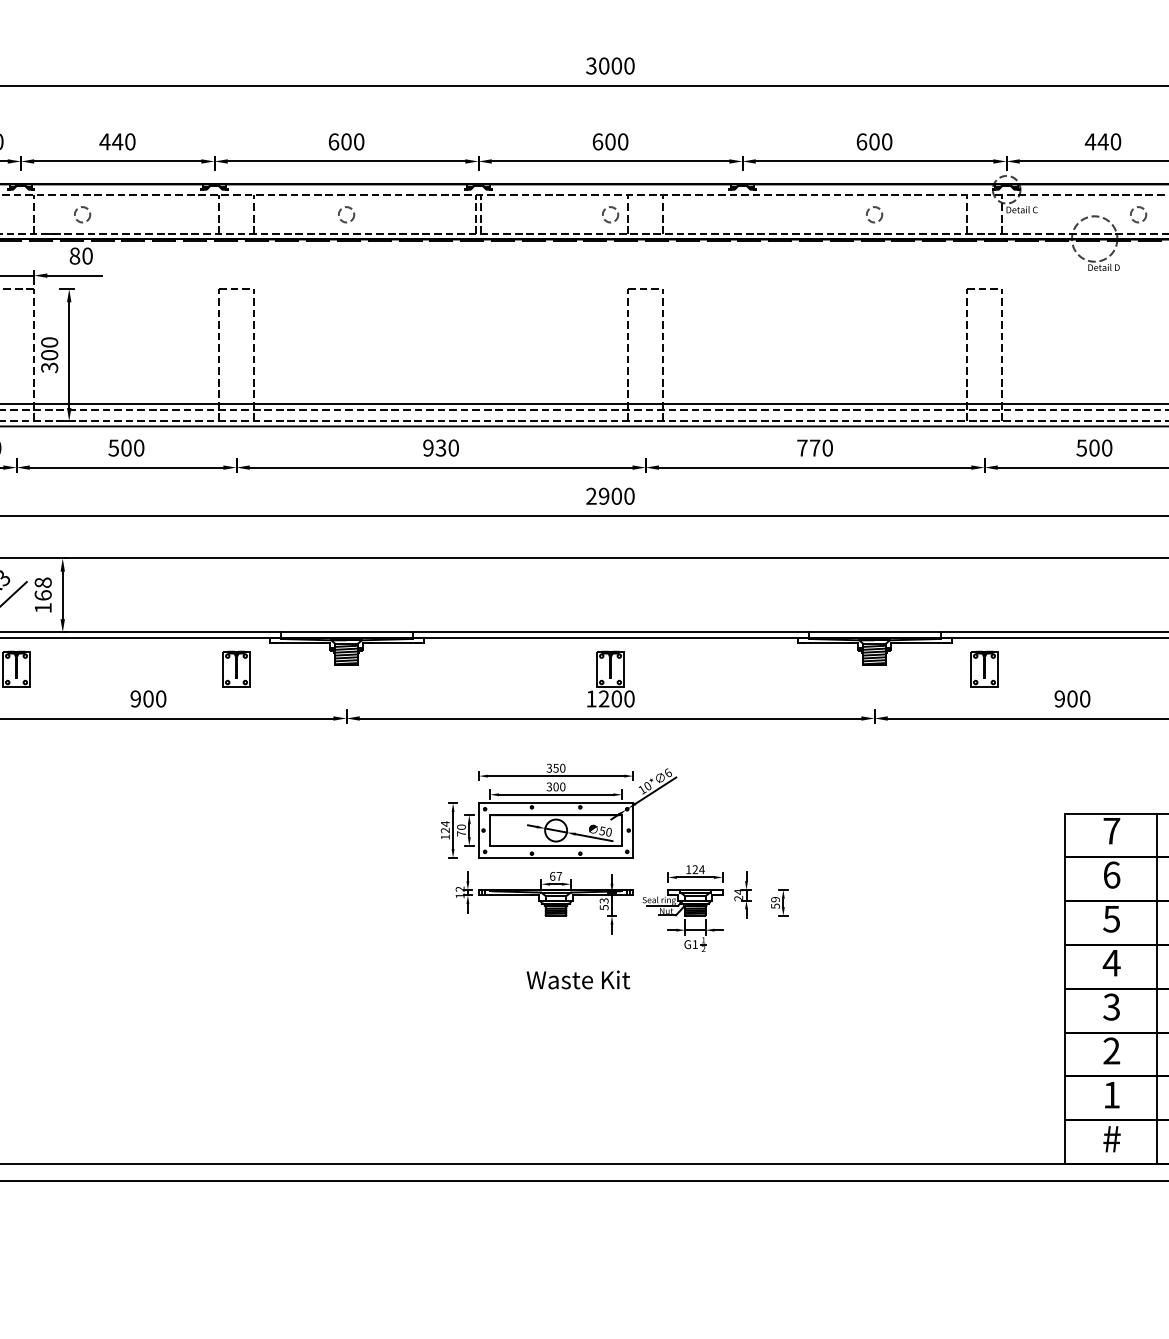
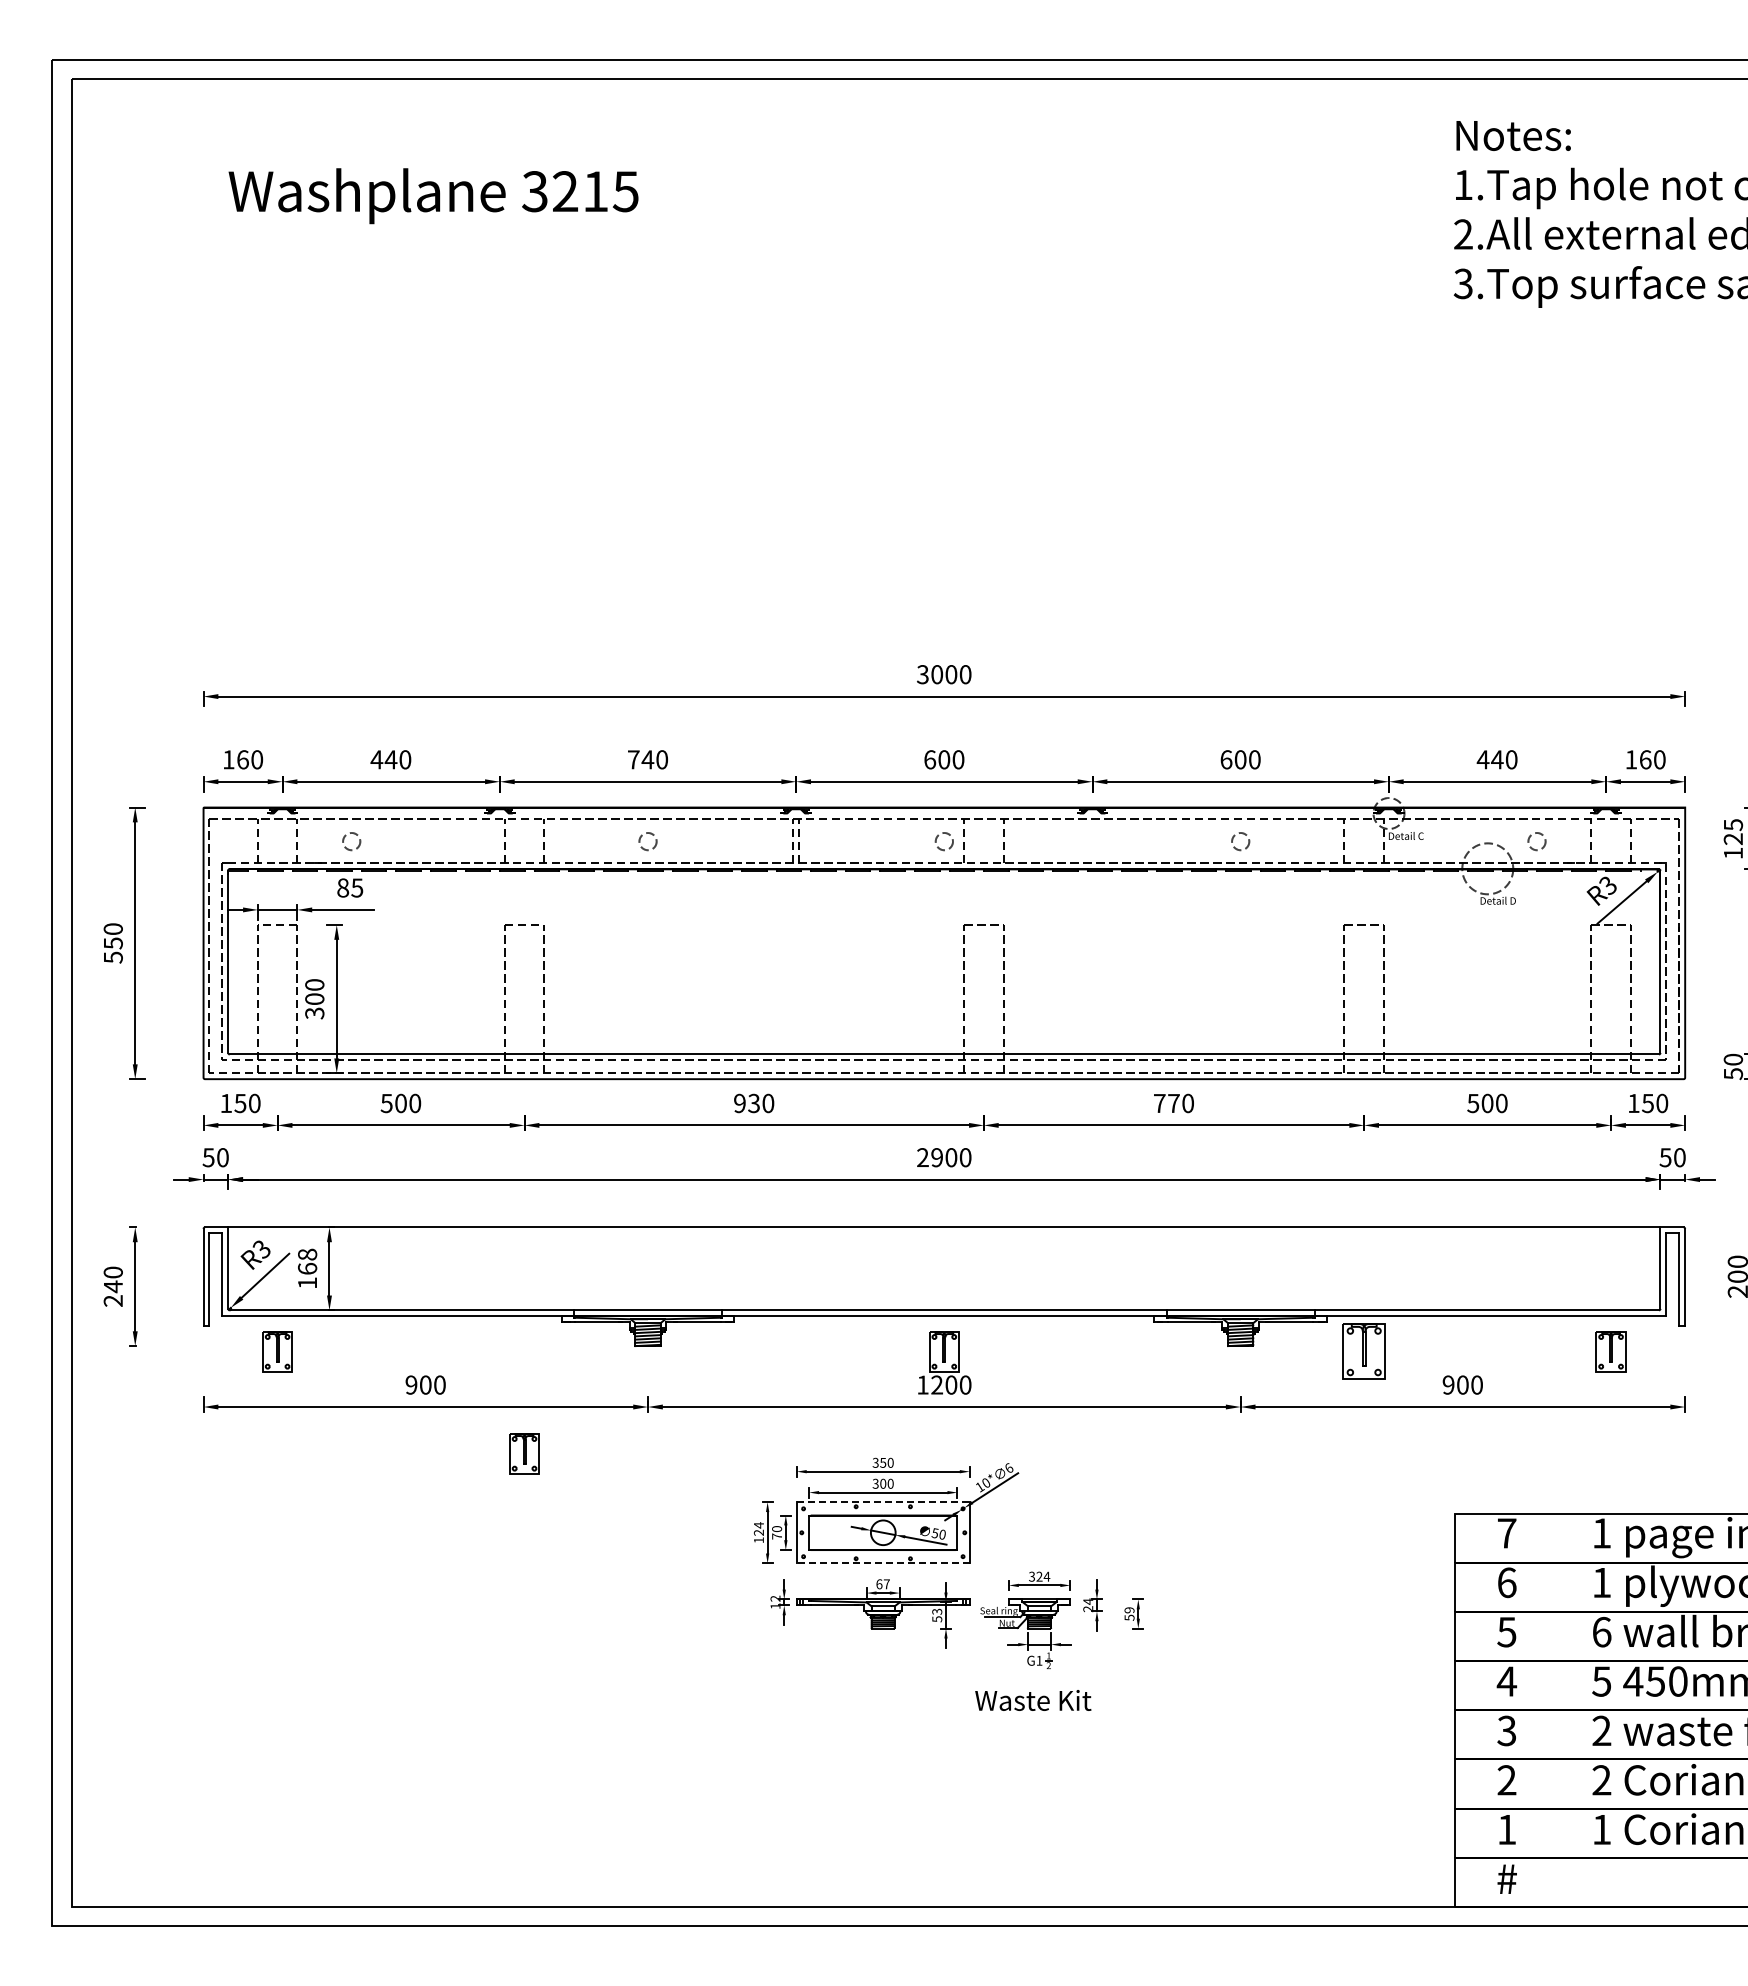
text: (340, 141) -> (641, 759), 600 -> 740
text: (87, 255) -> (357, 887), 80 -> 85
part: (236, 669) -> (524, 1453), moved
part: (983, 669) -> (1363, 1351), size x1.4
line: (556, 803) -> (883, 1502), solid -> dashed
line: (555, 857) -> (882, 1563), solid -> dashed
text: (688, 869) -> (1031, 1576), 124 -> 324
text: (578, 979) -> (1033, 1700), moved
line: (1156, 988) -> (1557, 1710), removed

